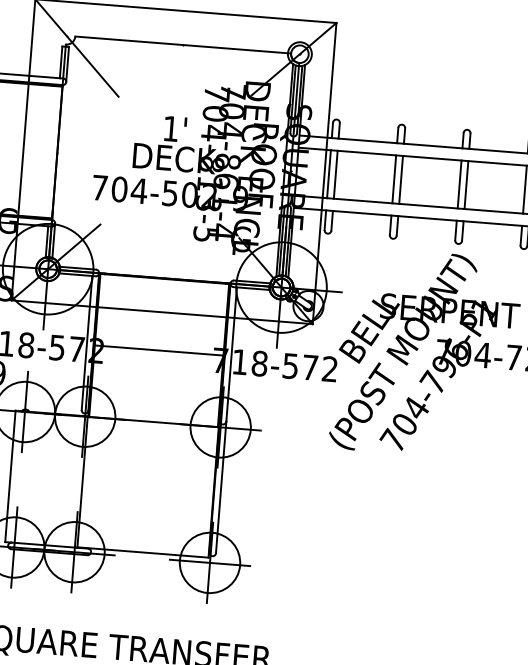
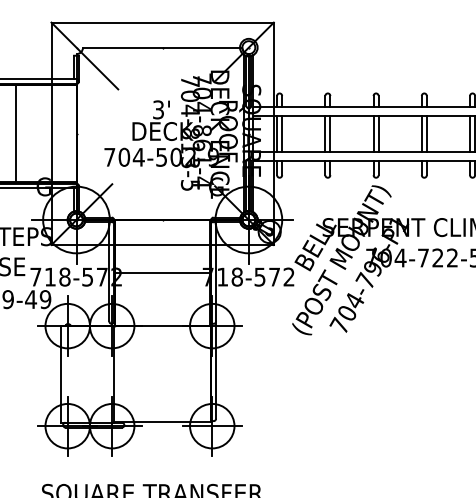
text: (170, 128) -> (158, 109), 1' -> 3'

